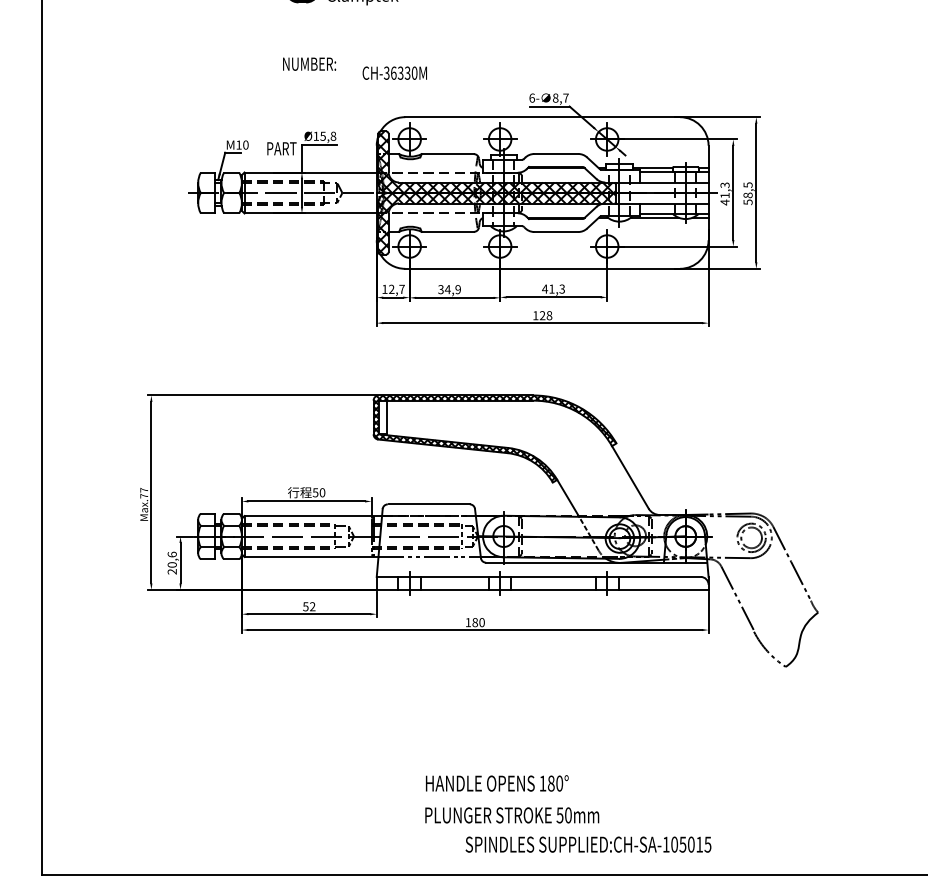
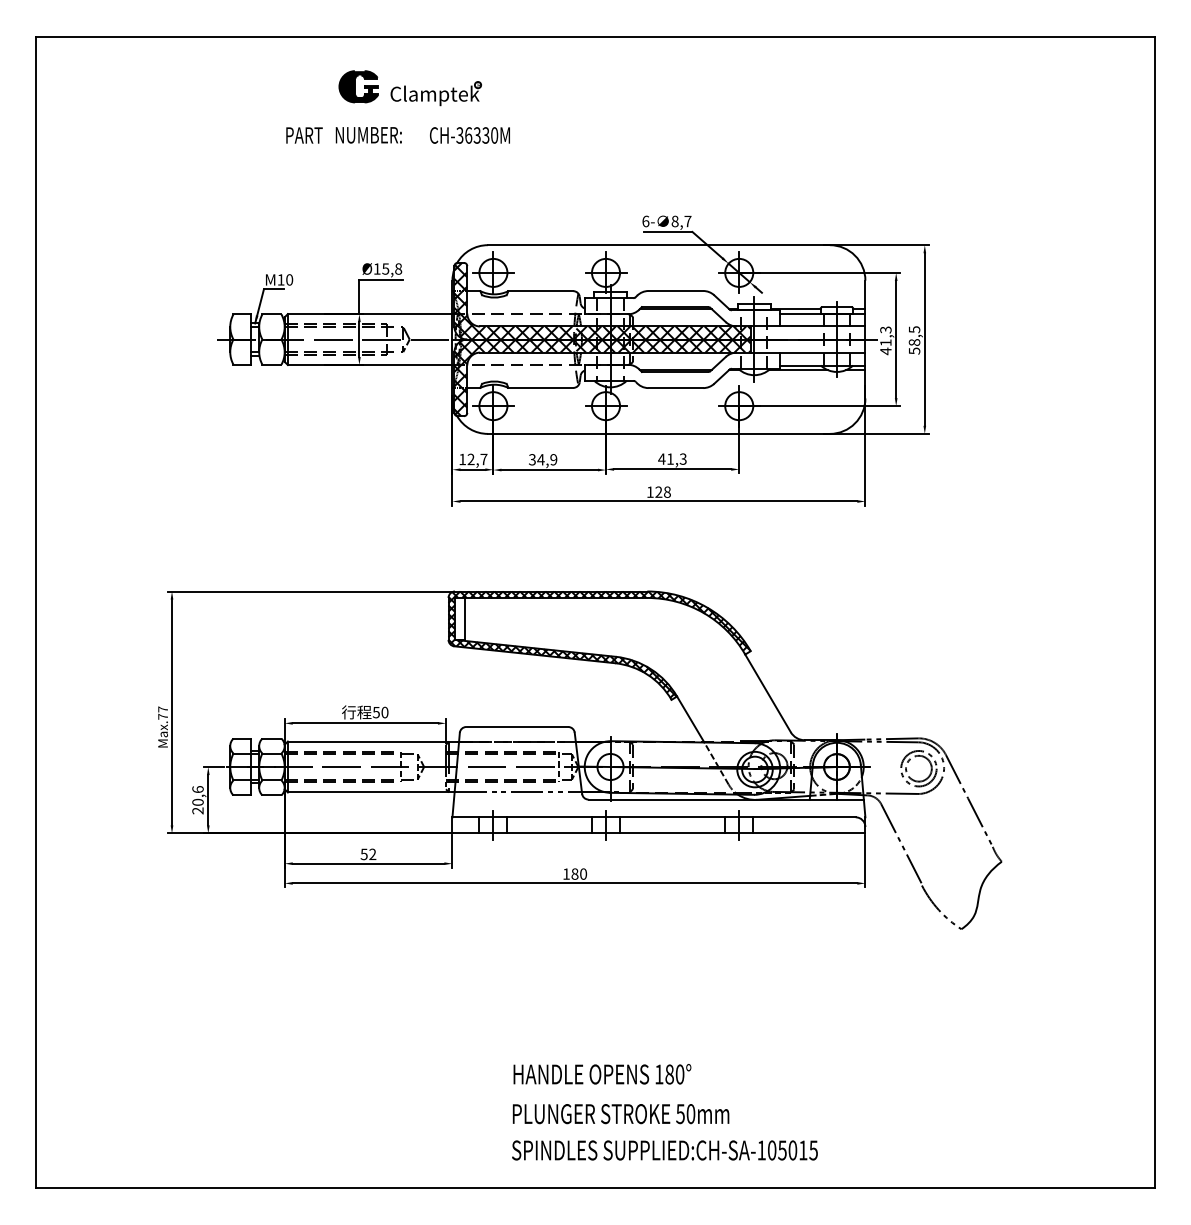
text: (309, 64) -> (368, 135), moved
text: (394, 73) -> (469, 135), moved
text: (281, 148) -> (304, 135), moved
text: (588, 844) -> (664, 1150), moved

